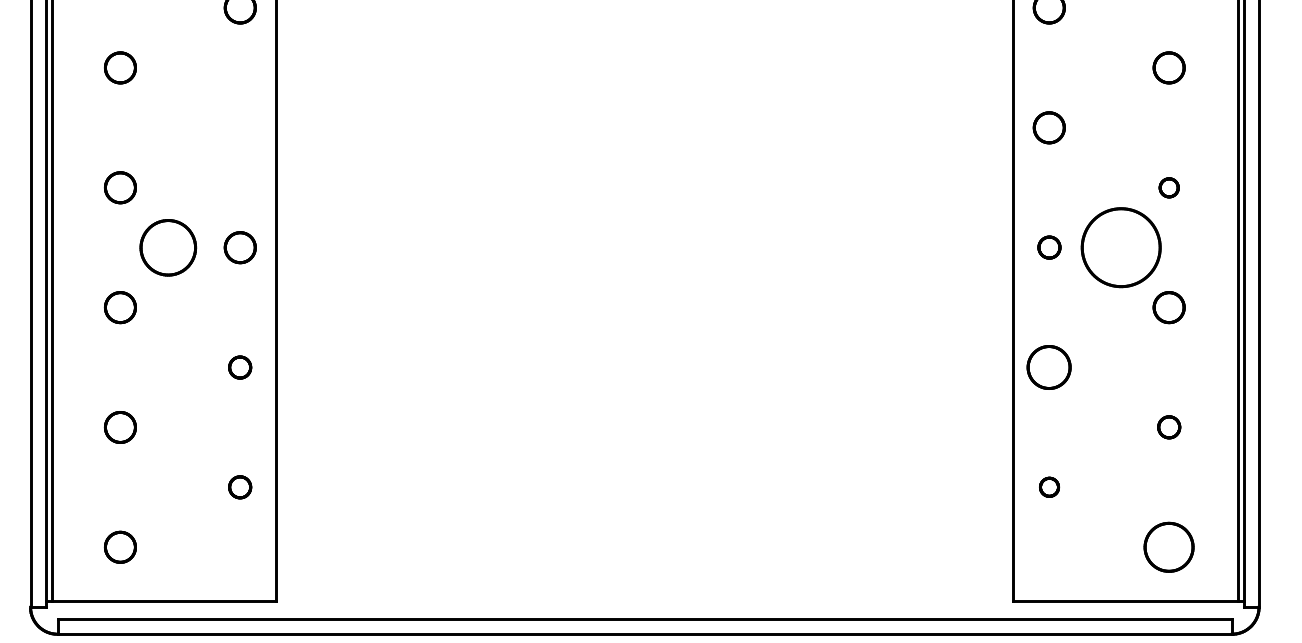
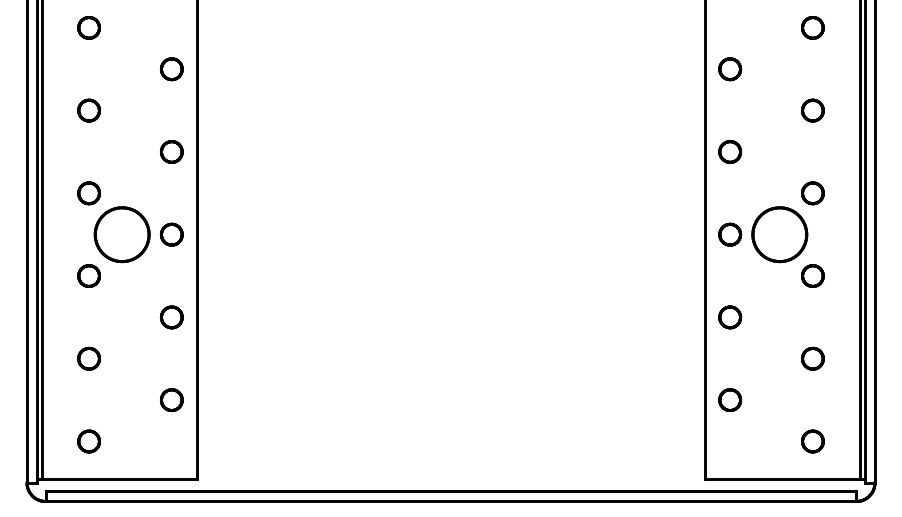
part: (239, 127) -> (171, 151), added
part: (1168, 187) -> (812, 193), size x1.67
part: (167, 247) -> (121, 234), size x1.43
part: (1049, 247) -> (730, 234), size x1.43
part: (239, 367) -> (171, 317), size x1.43
part: (1049, 367) -> (730, 317), size x0.71
part: (1168, 427) -> (812, 358), size x1.43
part: (239, 486) -> (171, 399), size x1.43
part: (1049, 486) -> (730, 399), size x1.67
part: (1168, 547) -> (812, 441), size x0.62

